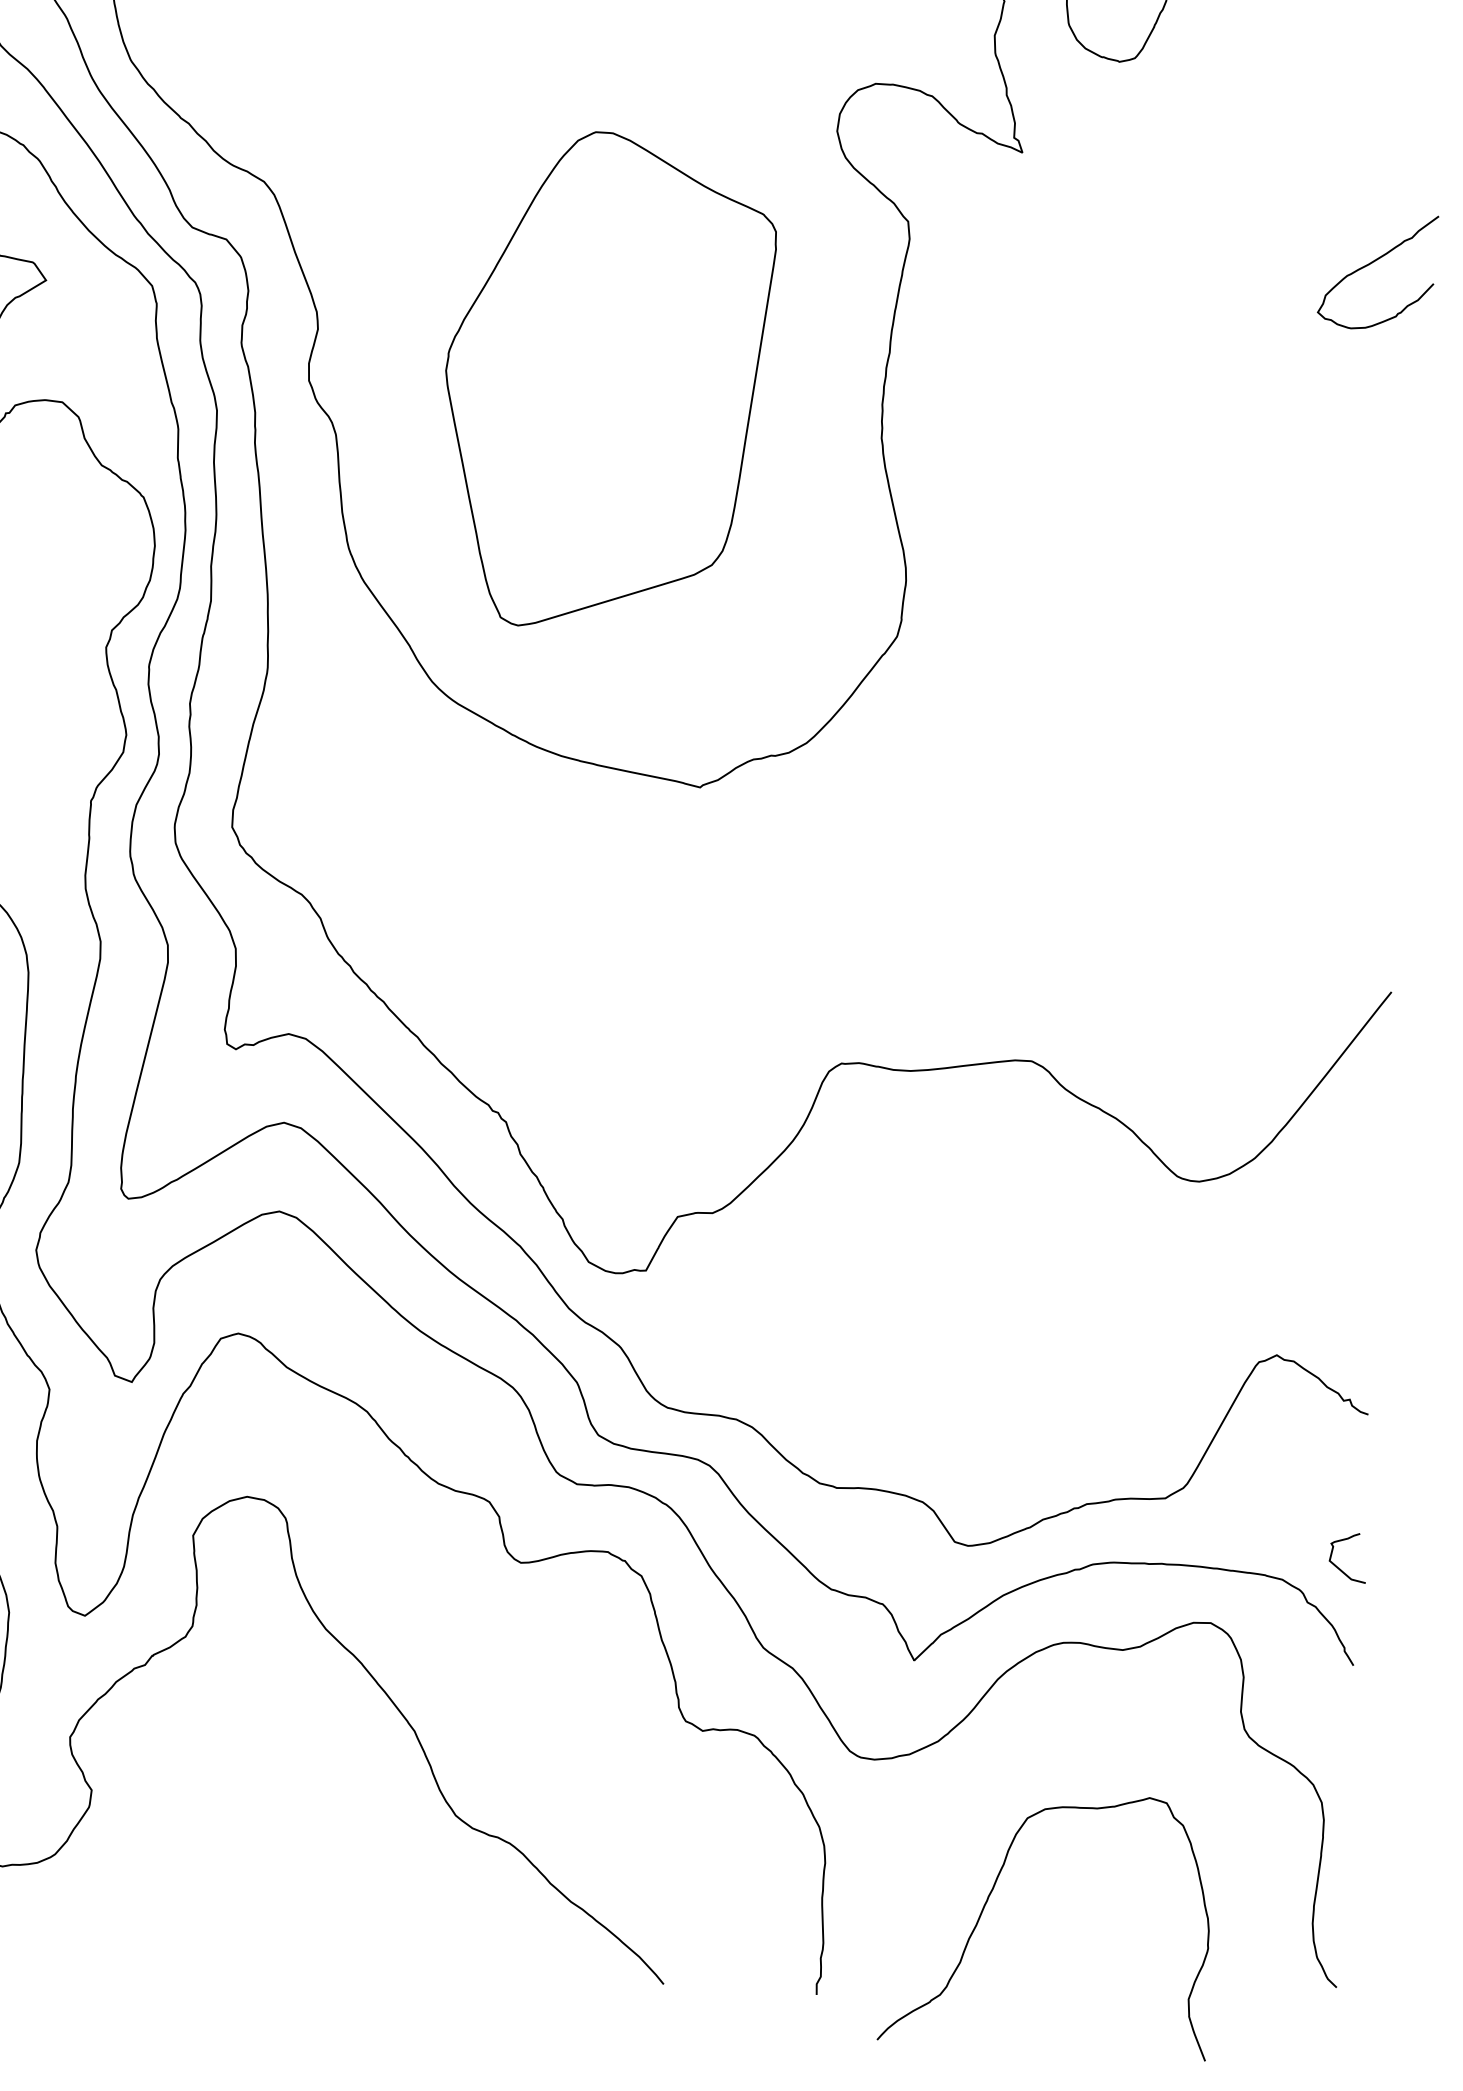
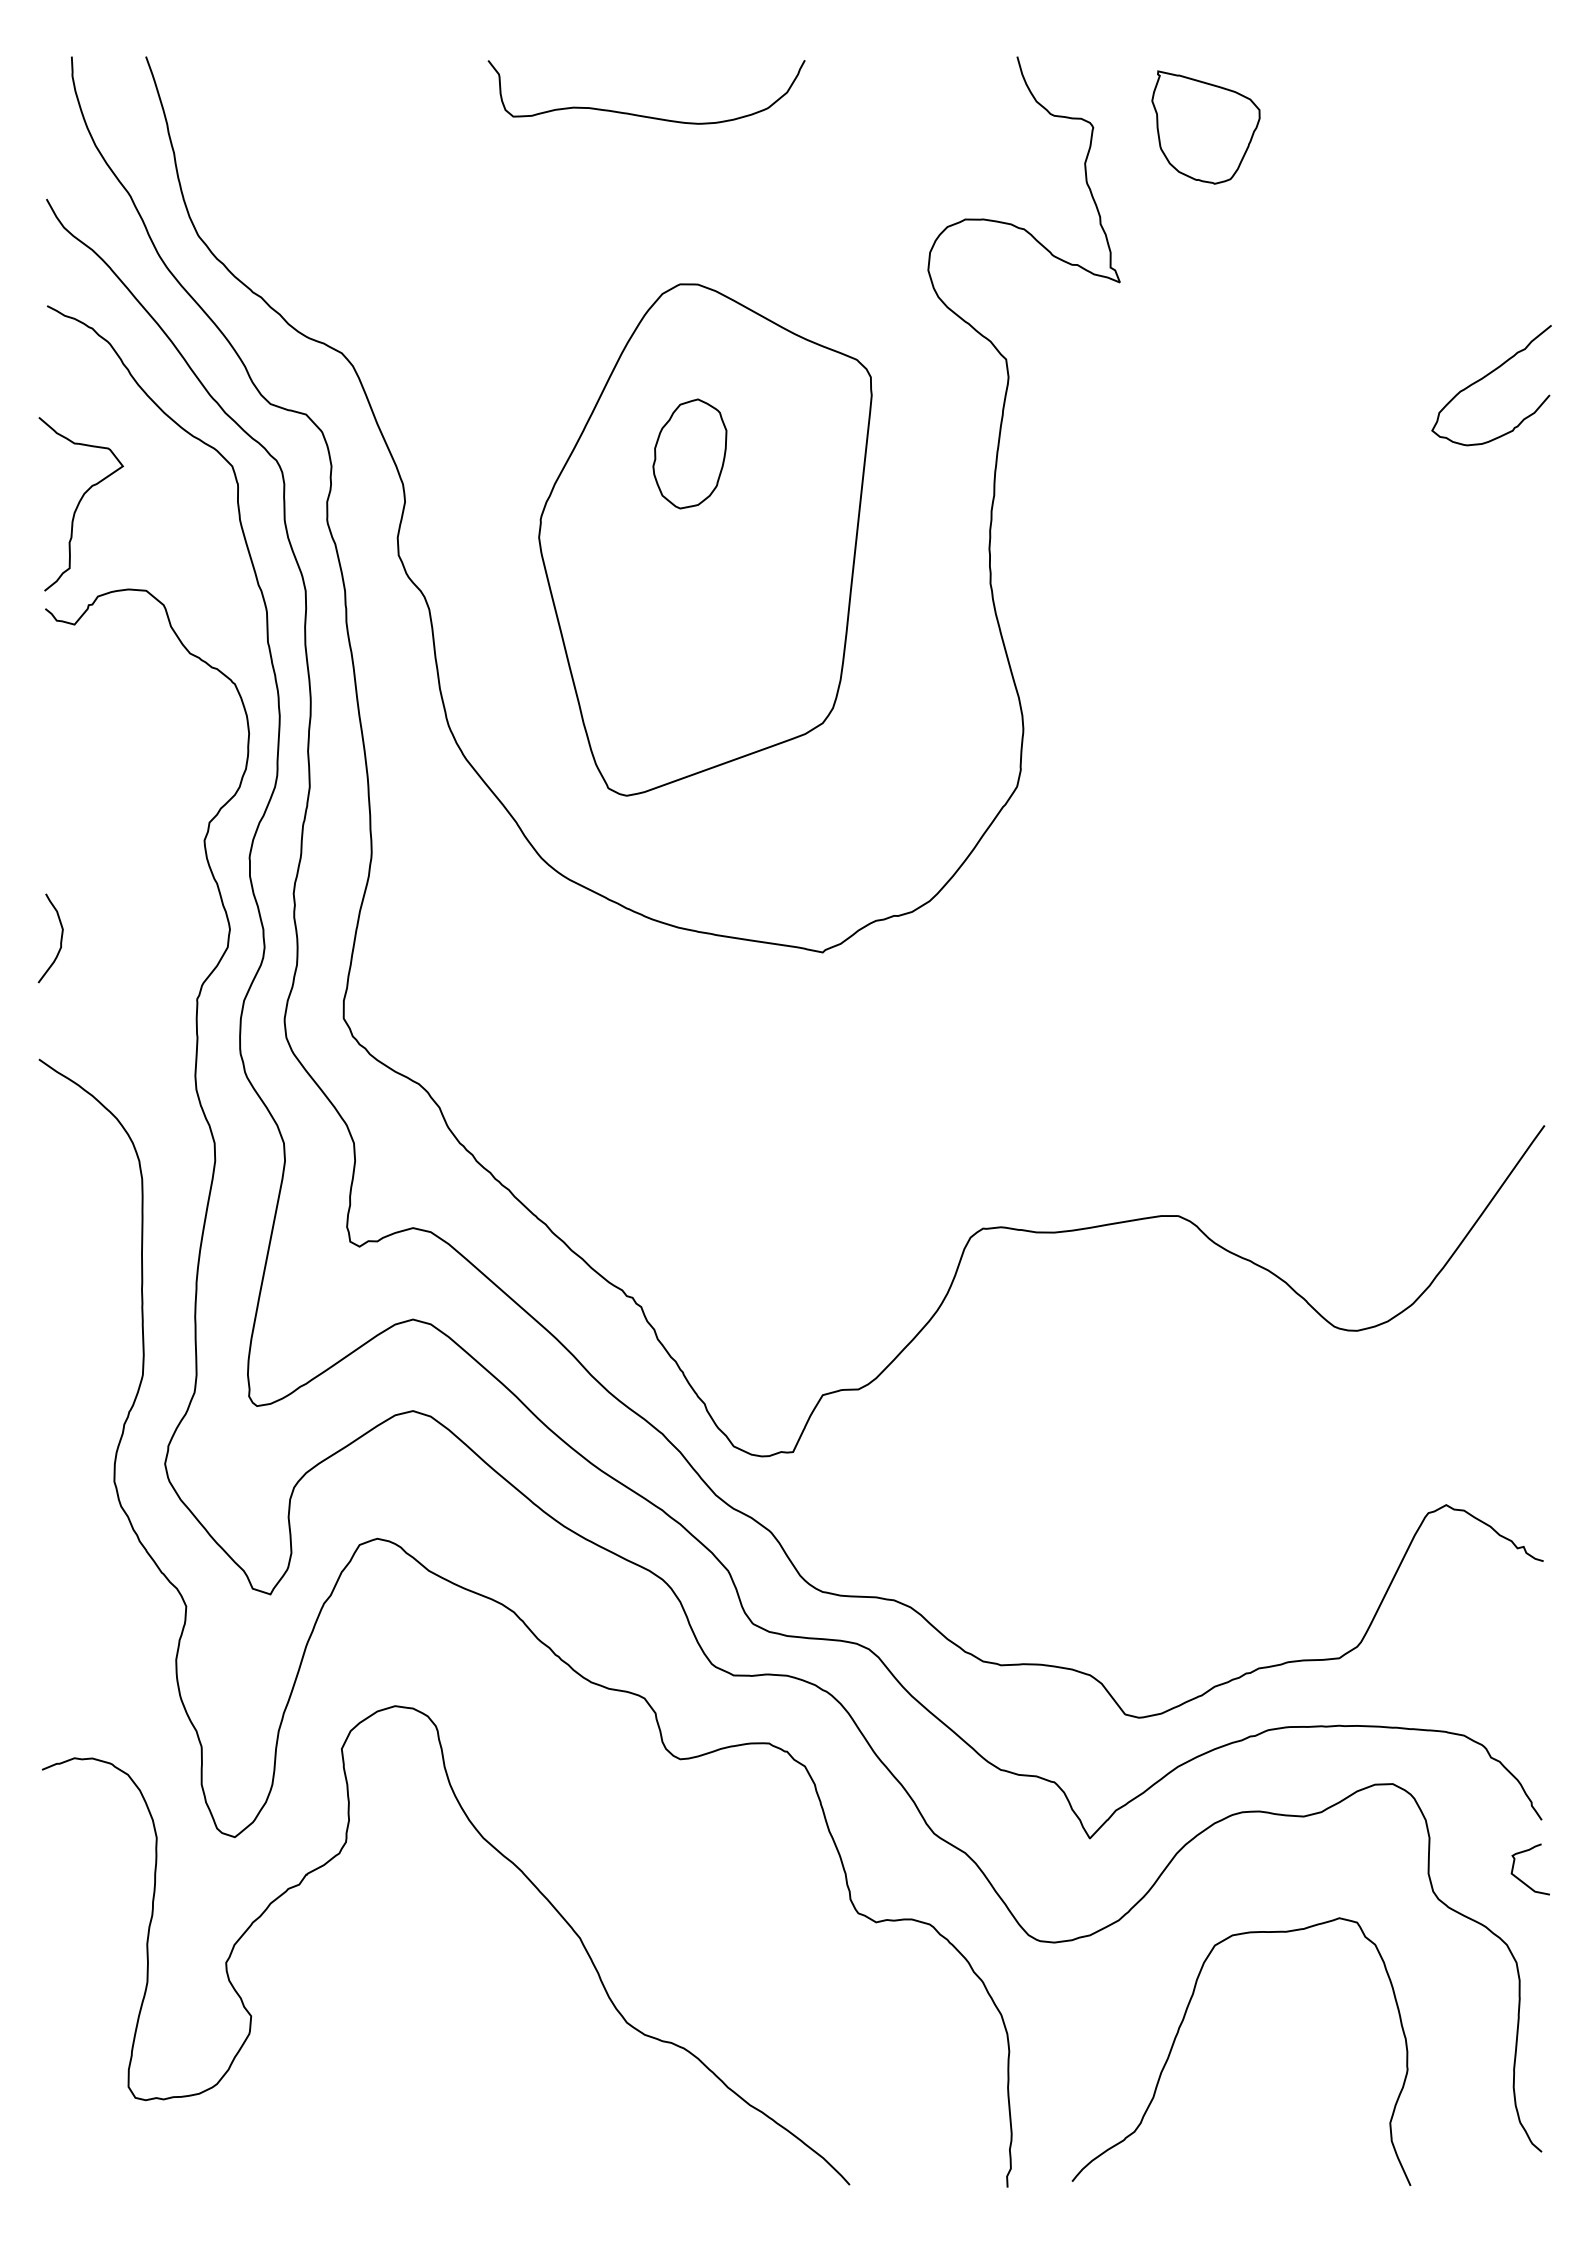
part: (596, 296) -> (689, 453), added
curve: (1339, 1568) -> (1522, 1880), moved
curve: (993, 1890) -> (1183, 2021), moved

